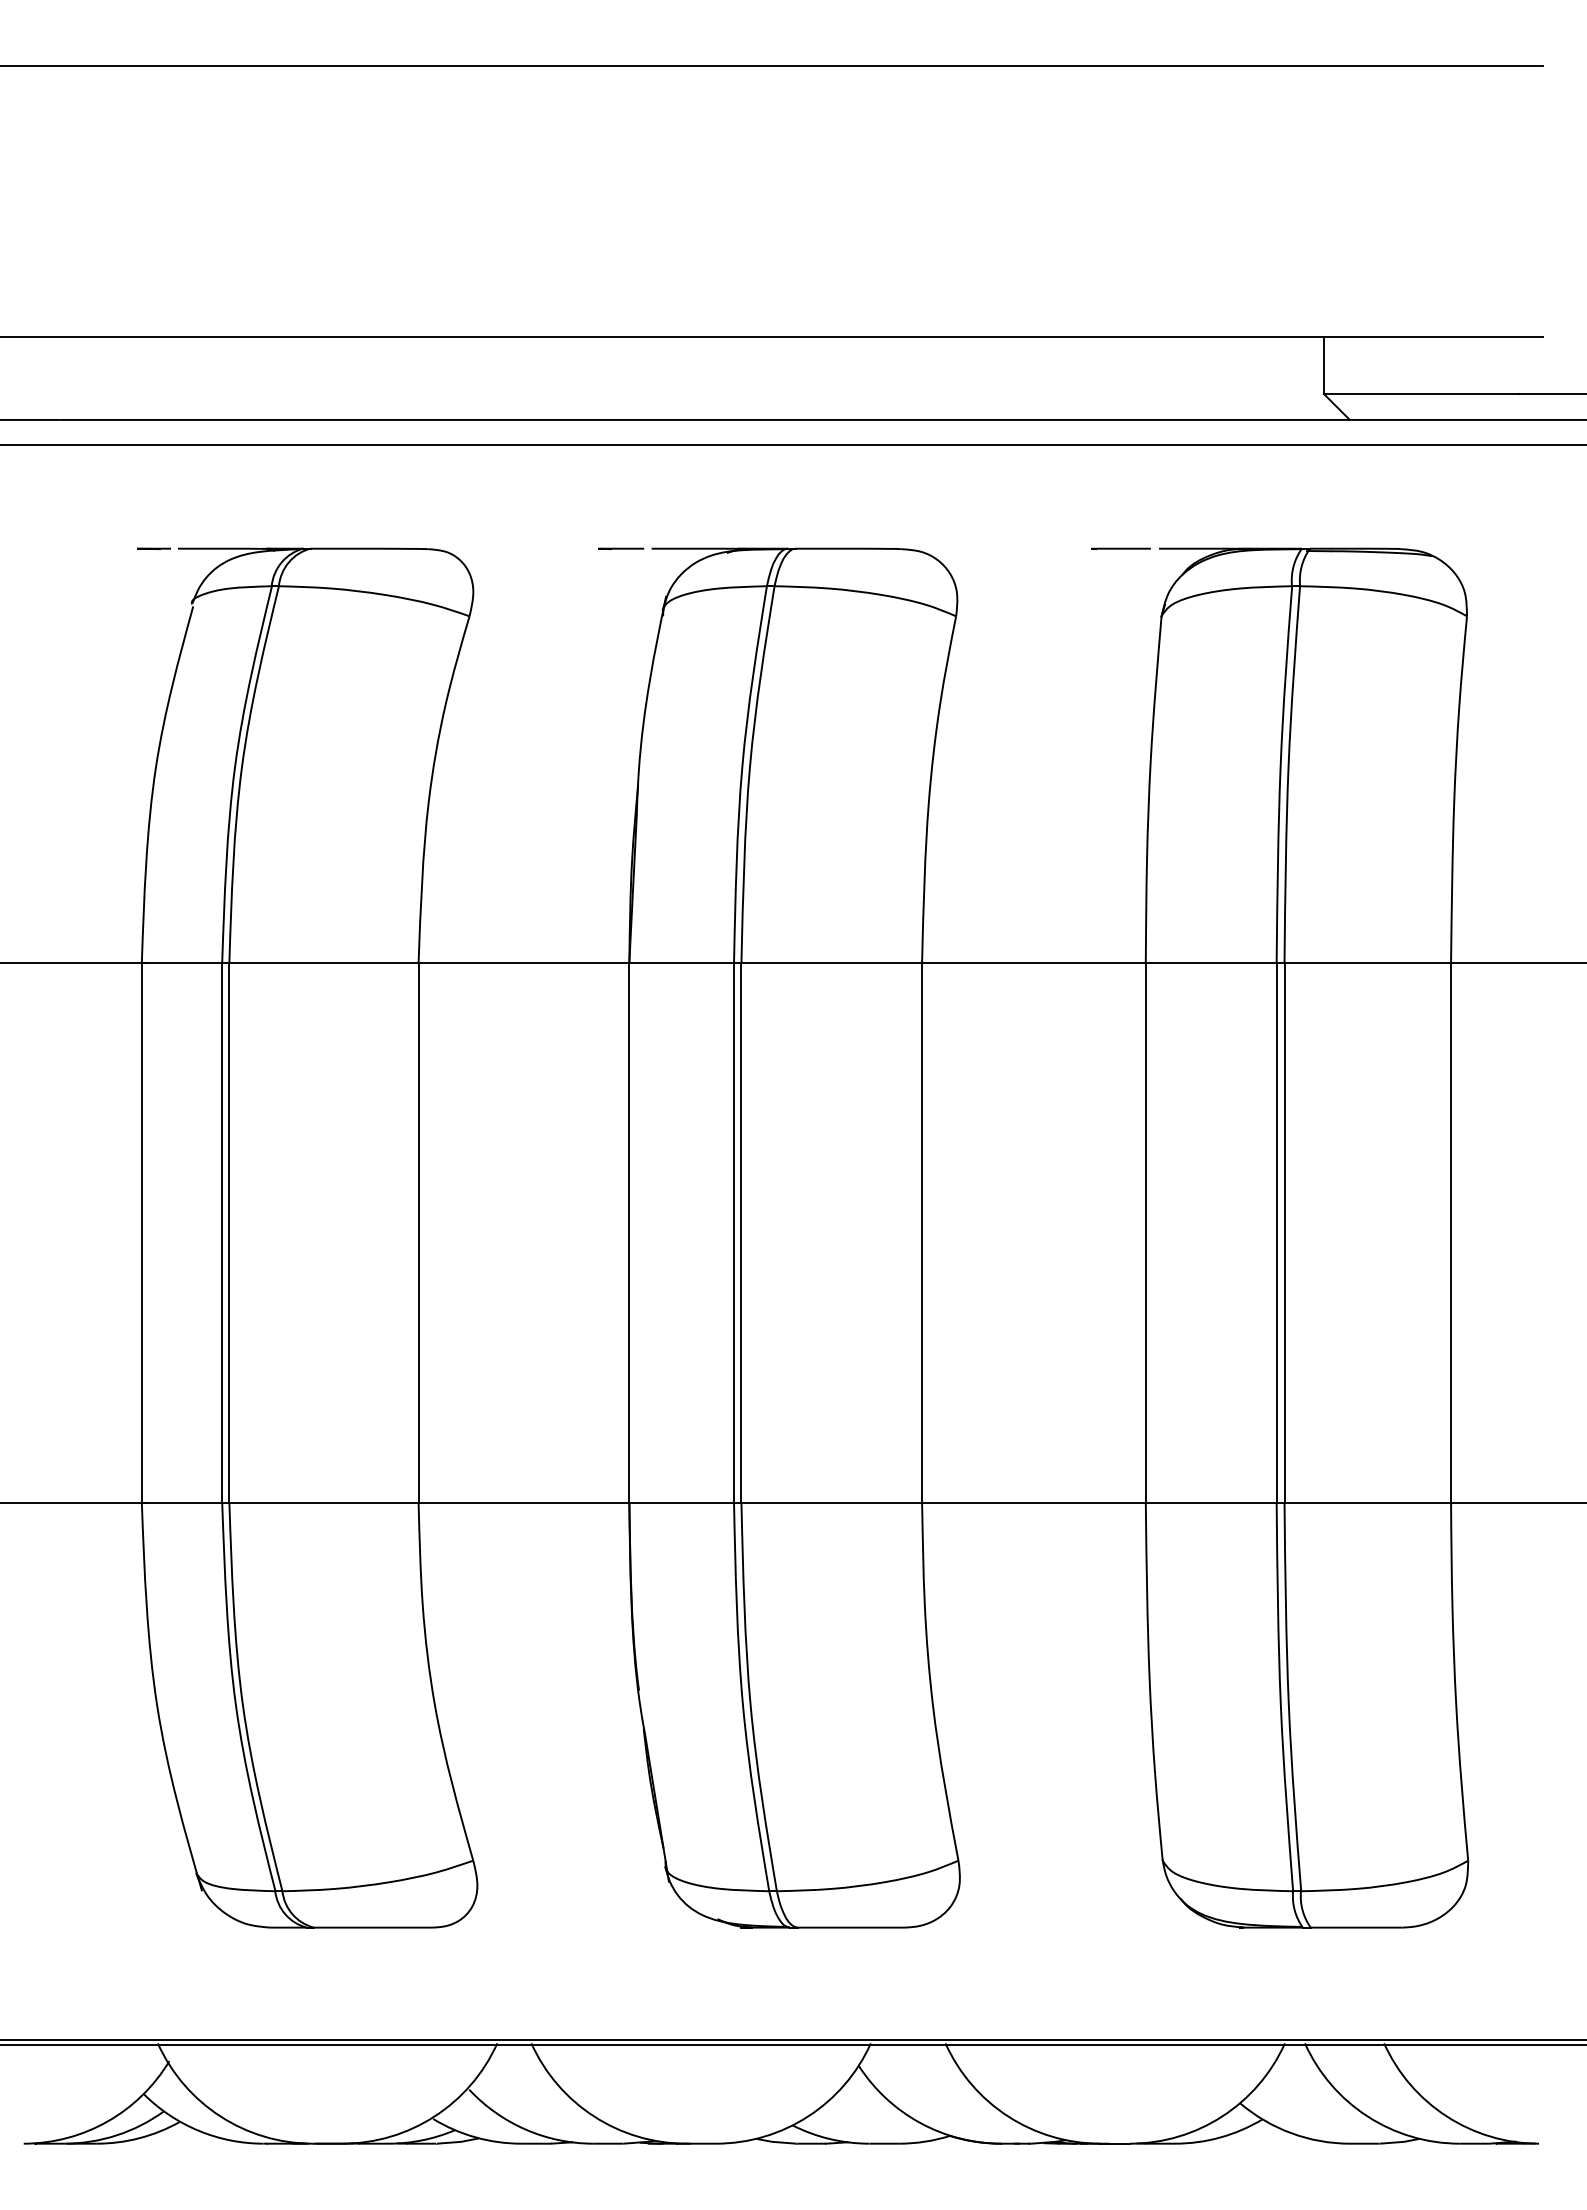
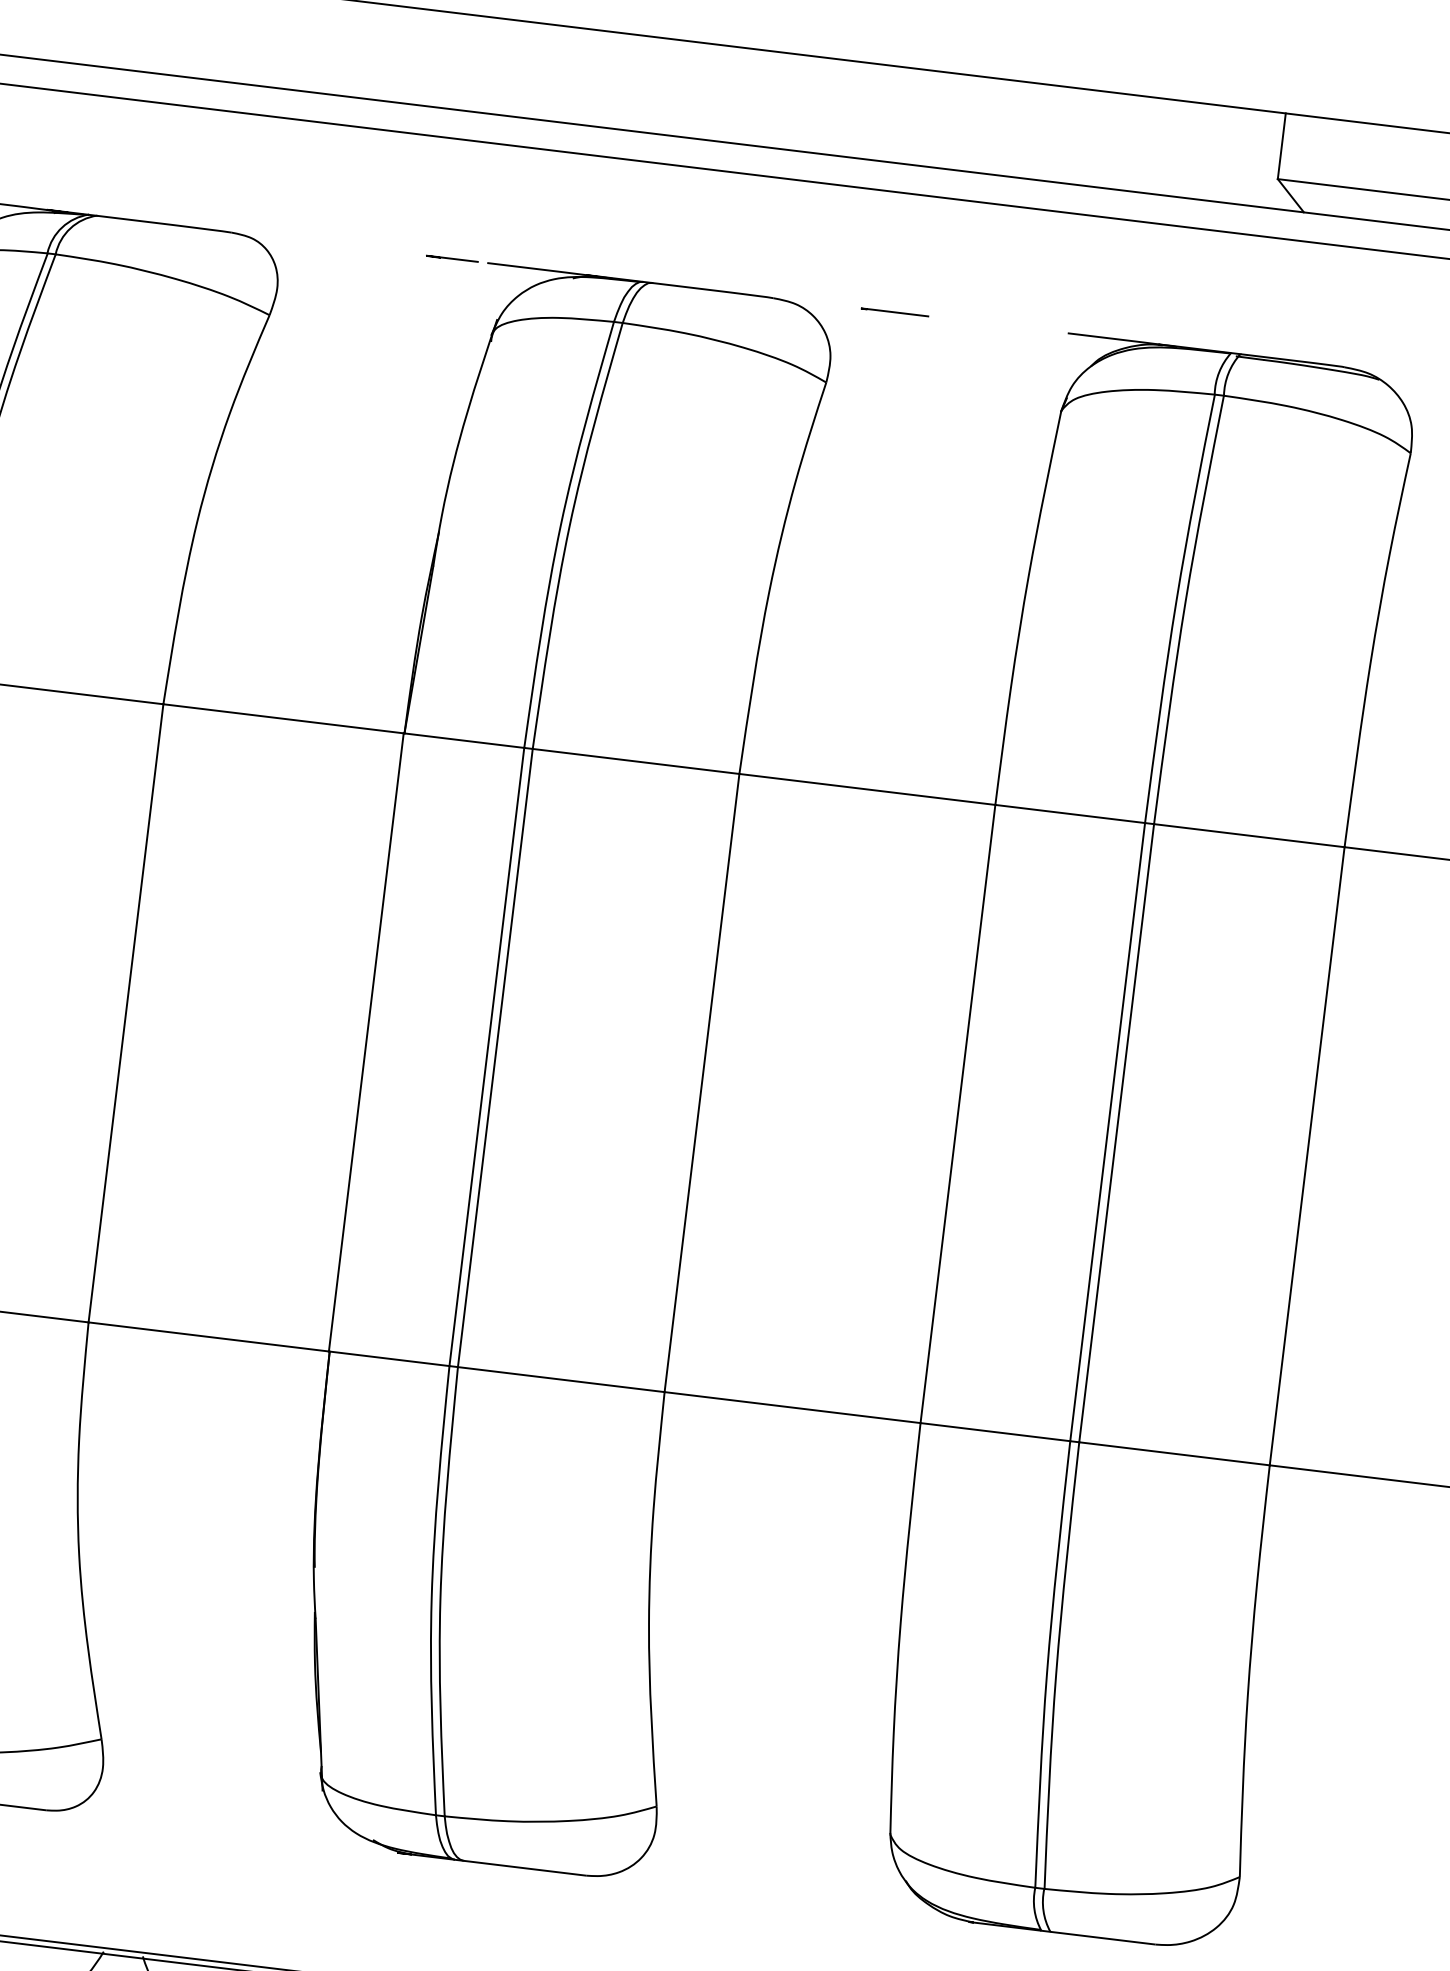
line: (1120, 548) -> (894, 312), moved

